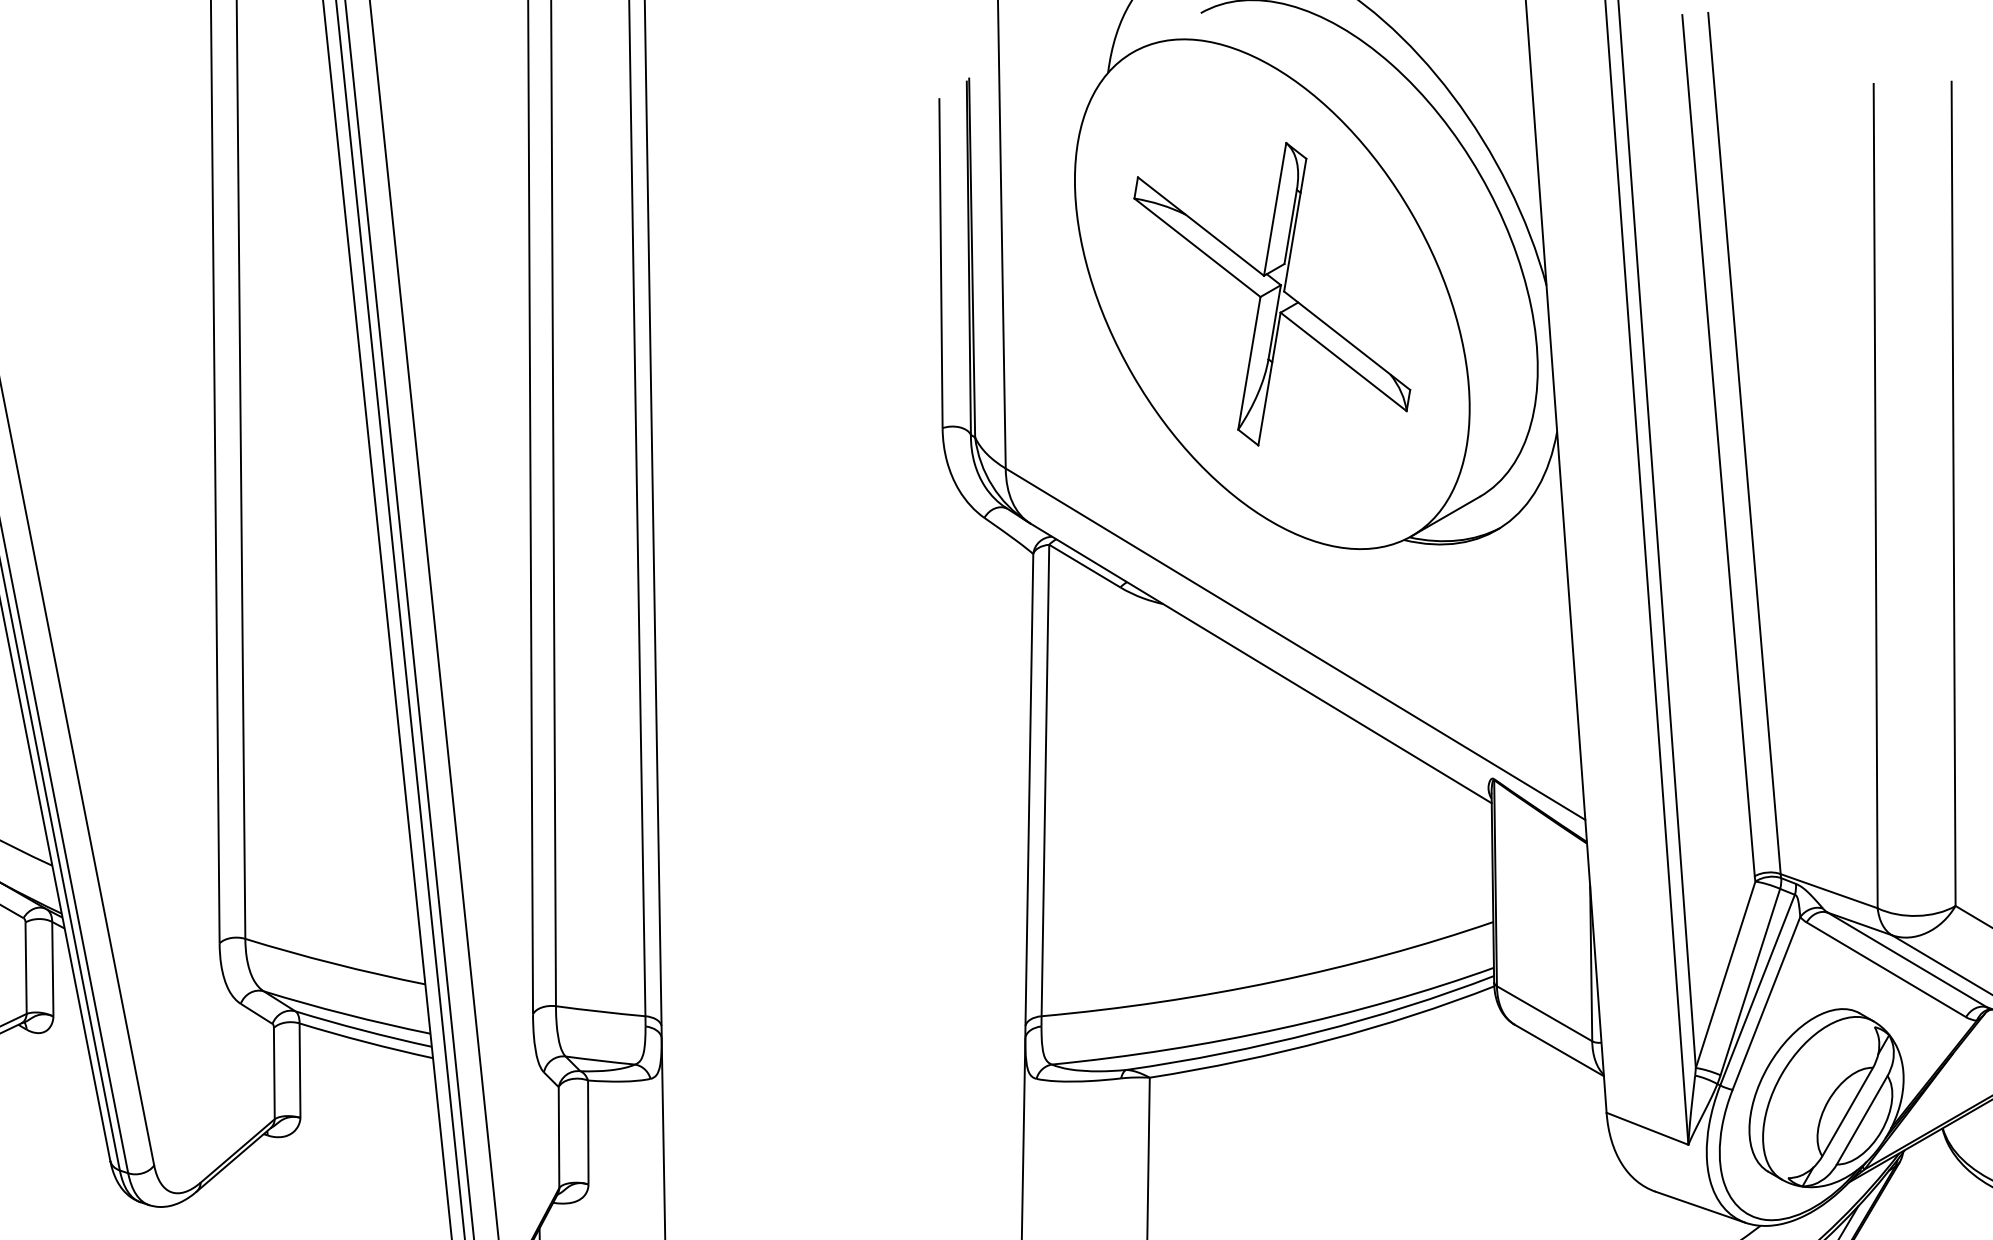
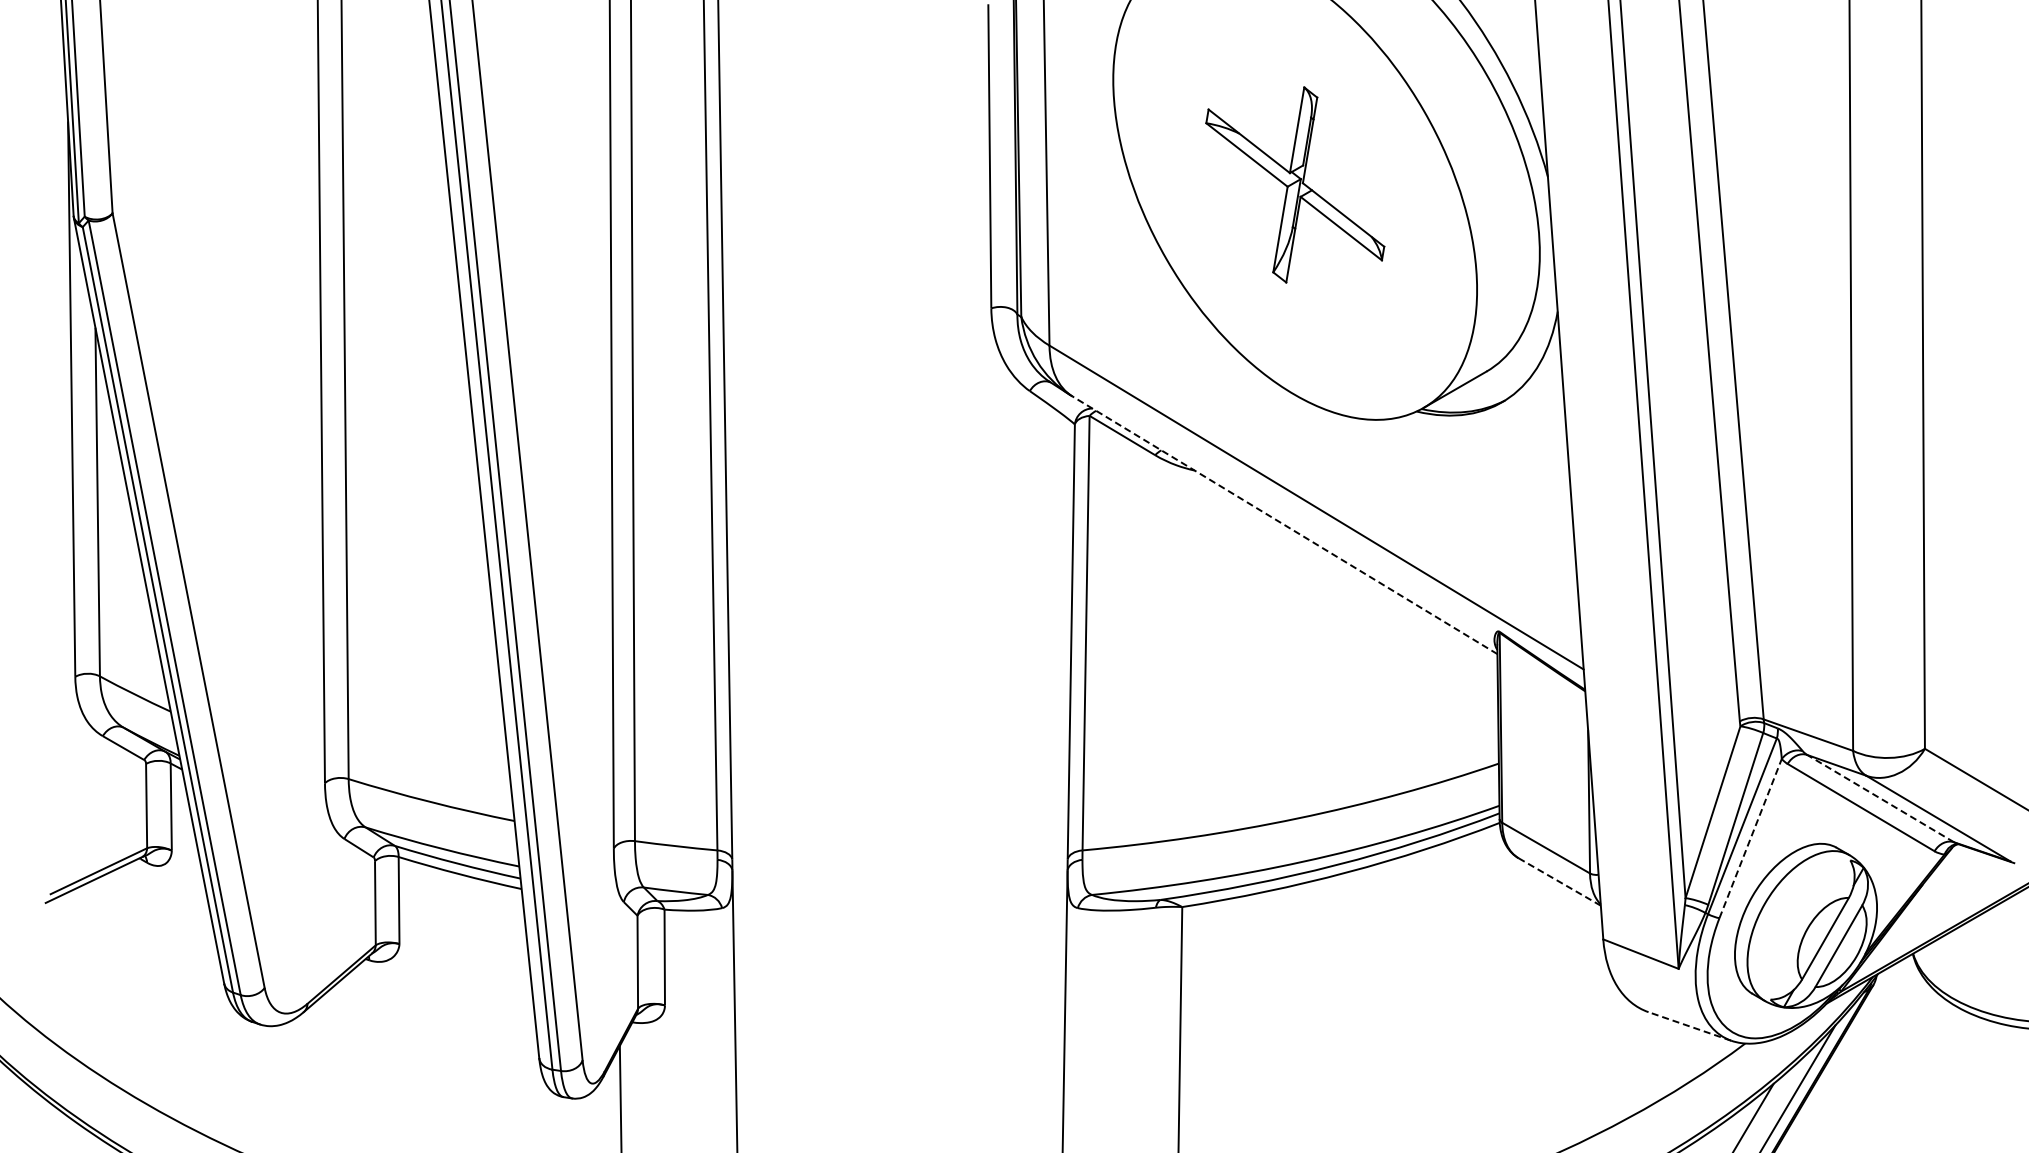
part: (1272, 293) -> (1295, 184), size x0.7
line: (1260, 663) -> (1284, 525), solid -> dashed
line: (1907, 959) -> (1880, 798), solid -> dashed
line: (1766, 1003) -> (1750, 838), solid -> dashed
line: (1559, 1049) -> (1559, 881), solid -> dashed
line: (1700, 1207) -> (1689, 1026), solid -> dashed

